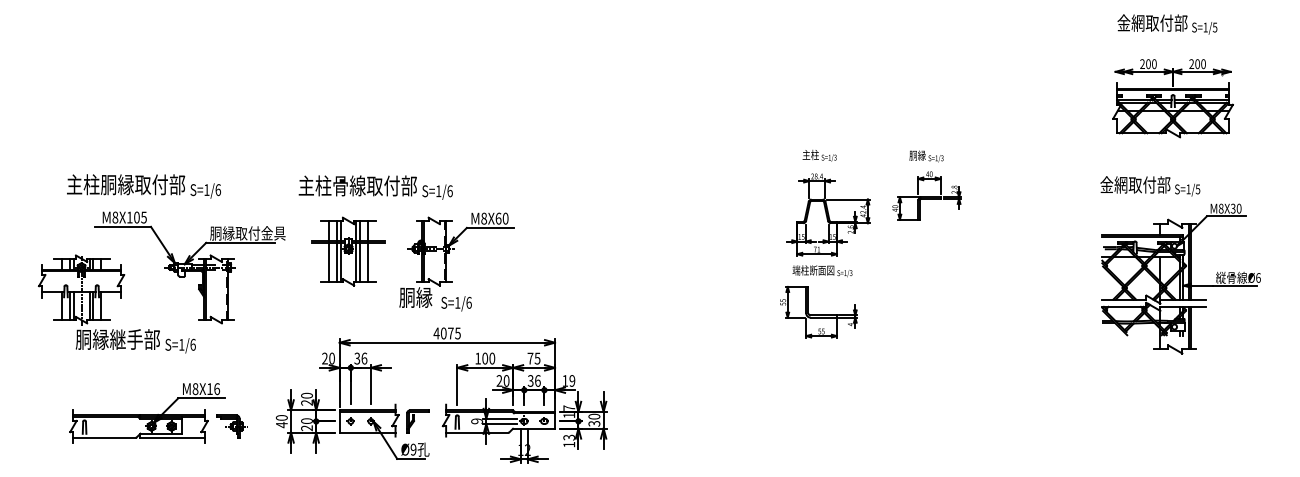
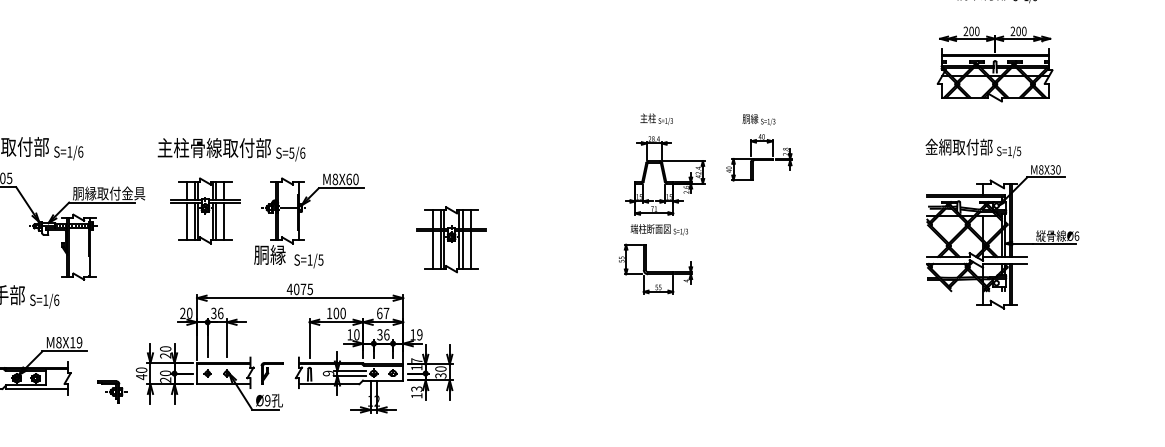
text: (438, 191) -> (291, 153), S=1/6 -> S=5/6
part: (605, 281) -> (451, 239), added
text: (468, 302) -> (320, 259), S=1/6 -> S=1/5
text: (533, 358) -> (382, 313), 75 -> 67
text: (499, 380) -> (350, 334), 20 -> 10
text: (217, 389) -> (79, 343), M8X16 -> M8X19
part: (231, 426) -> (111, 391), moved

